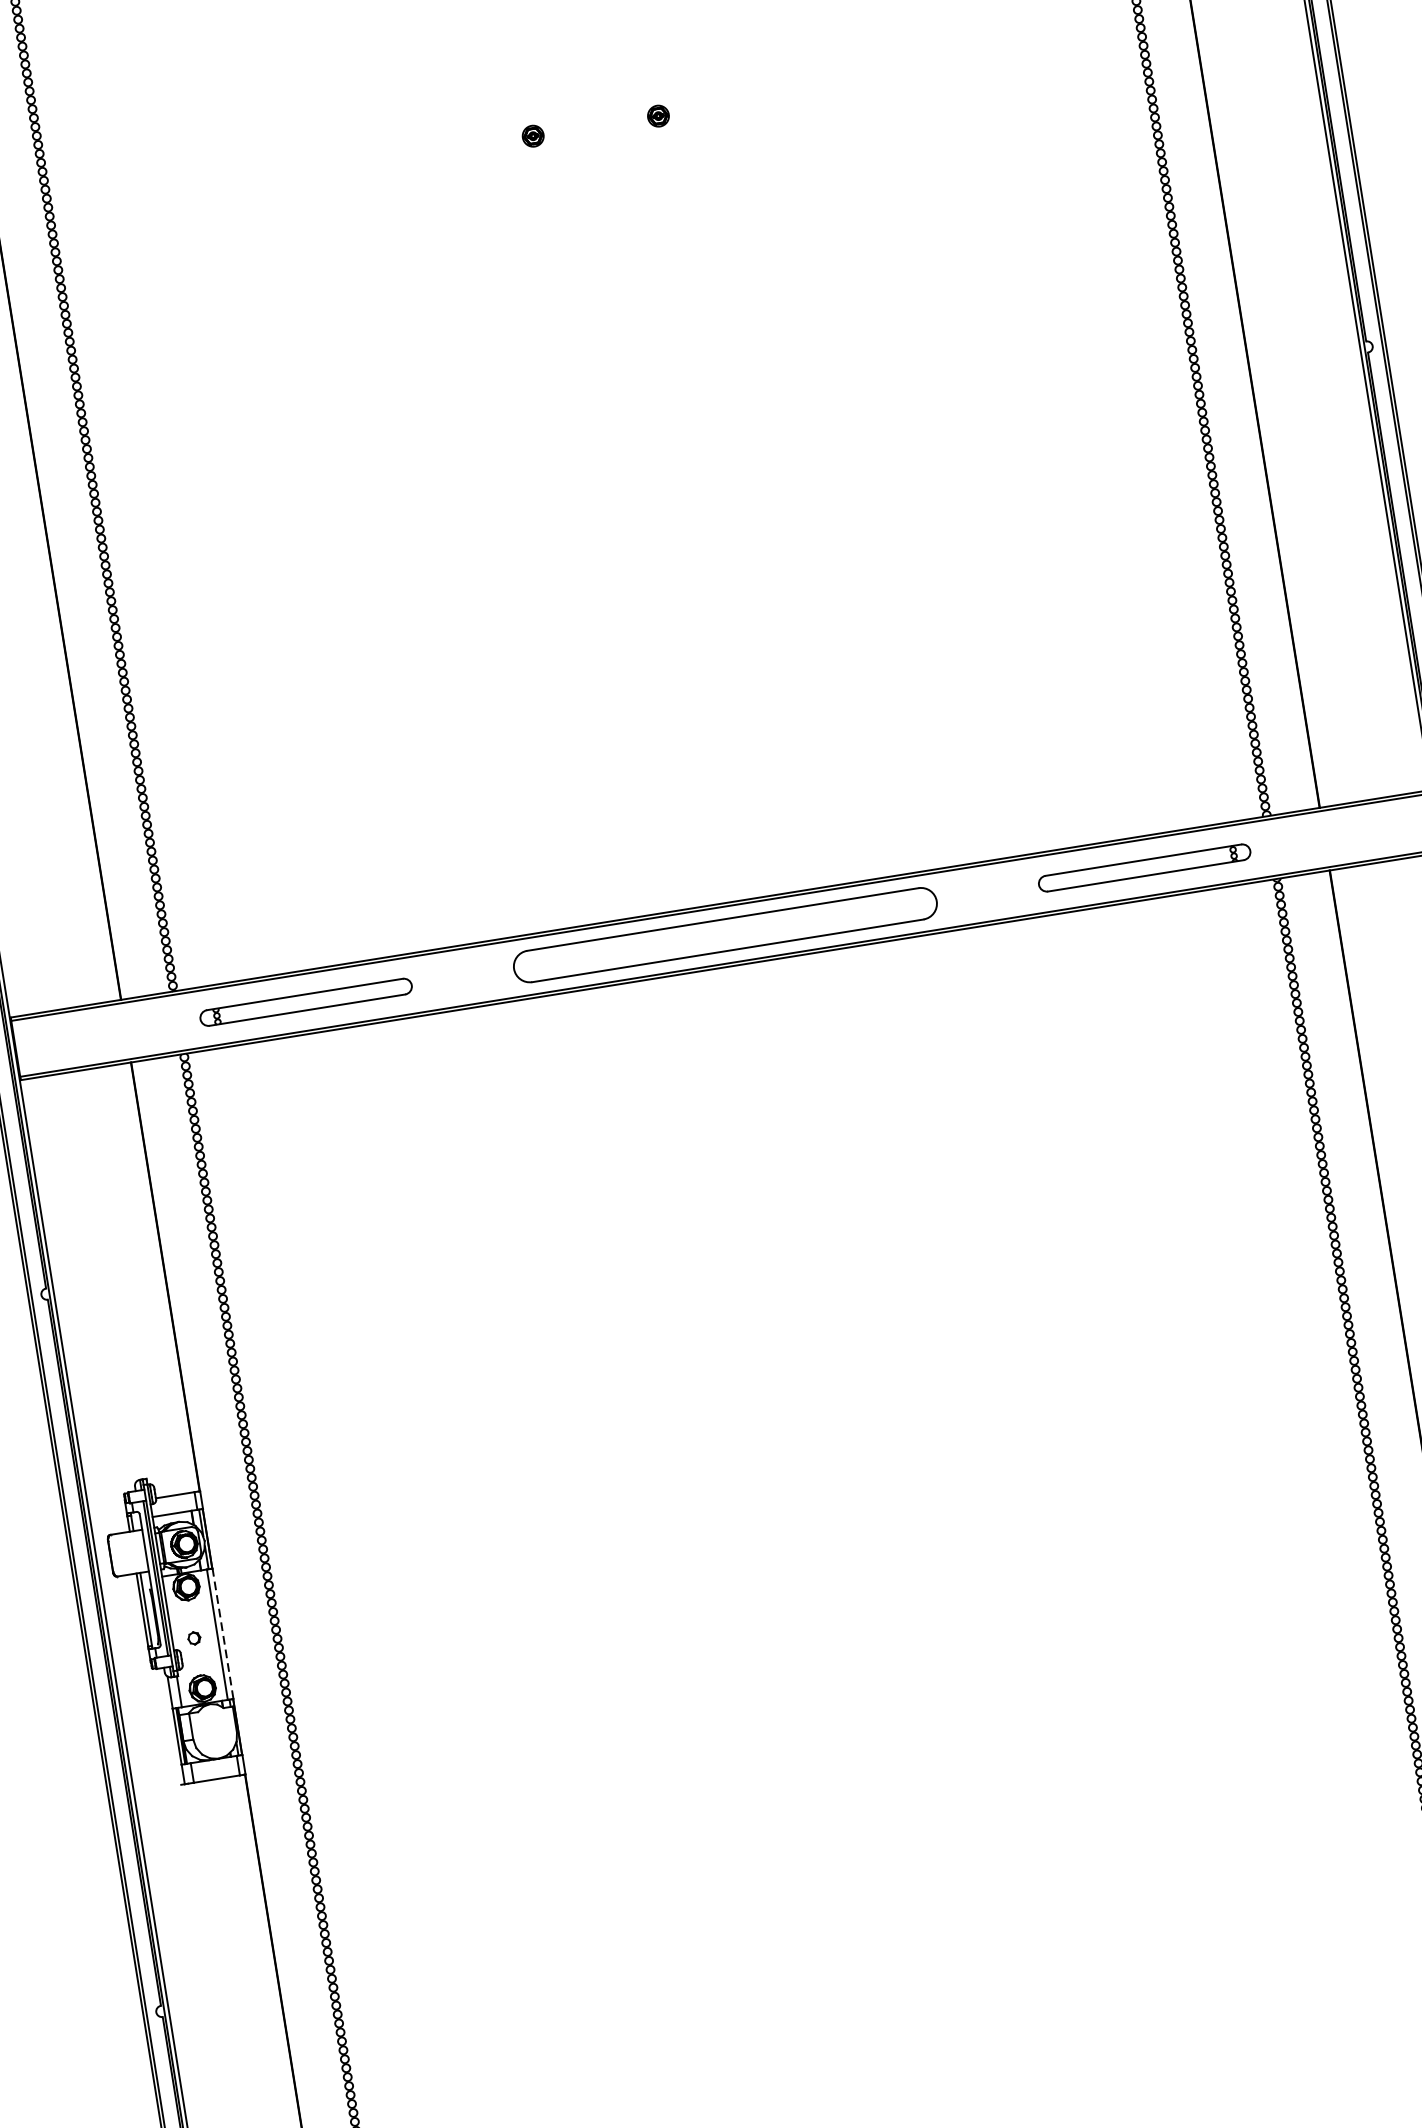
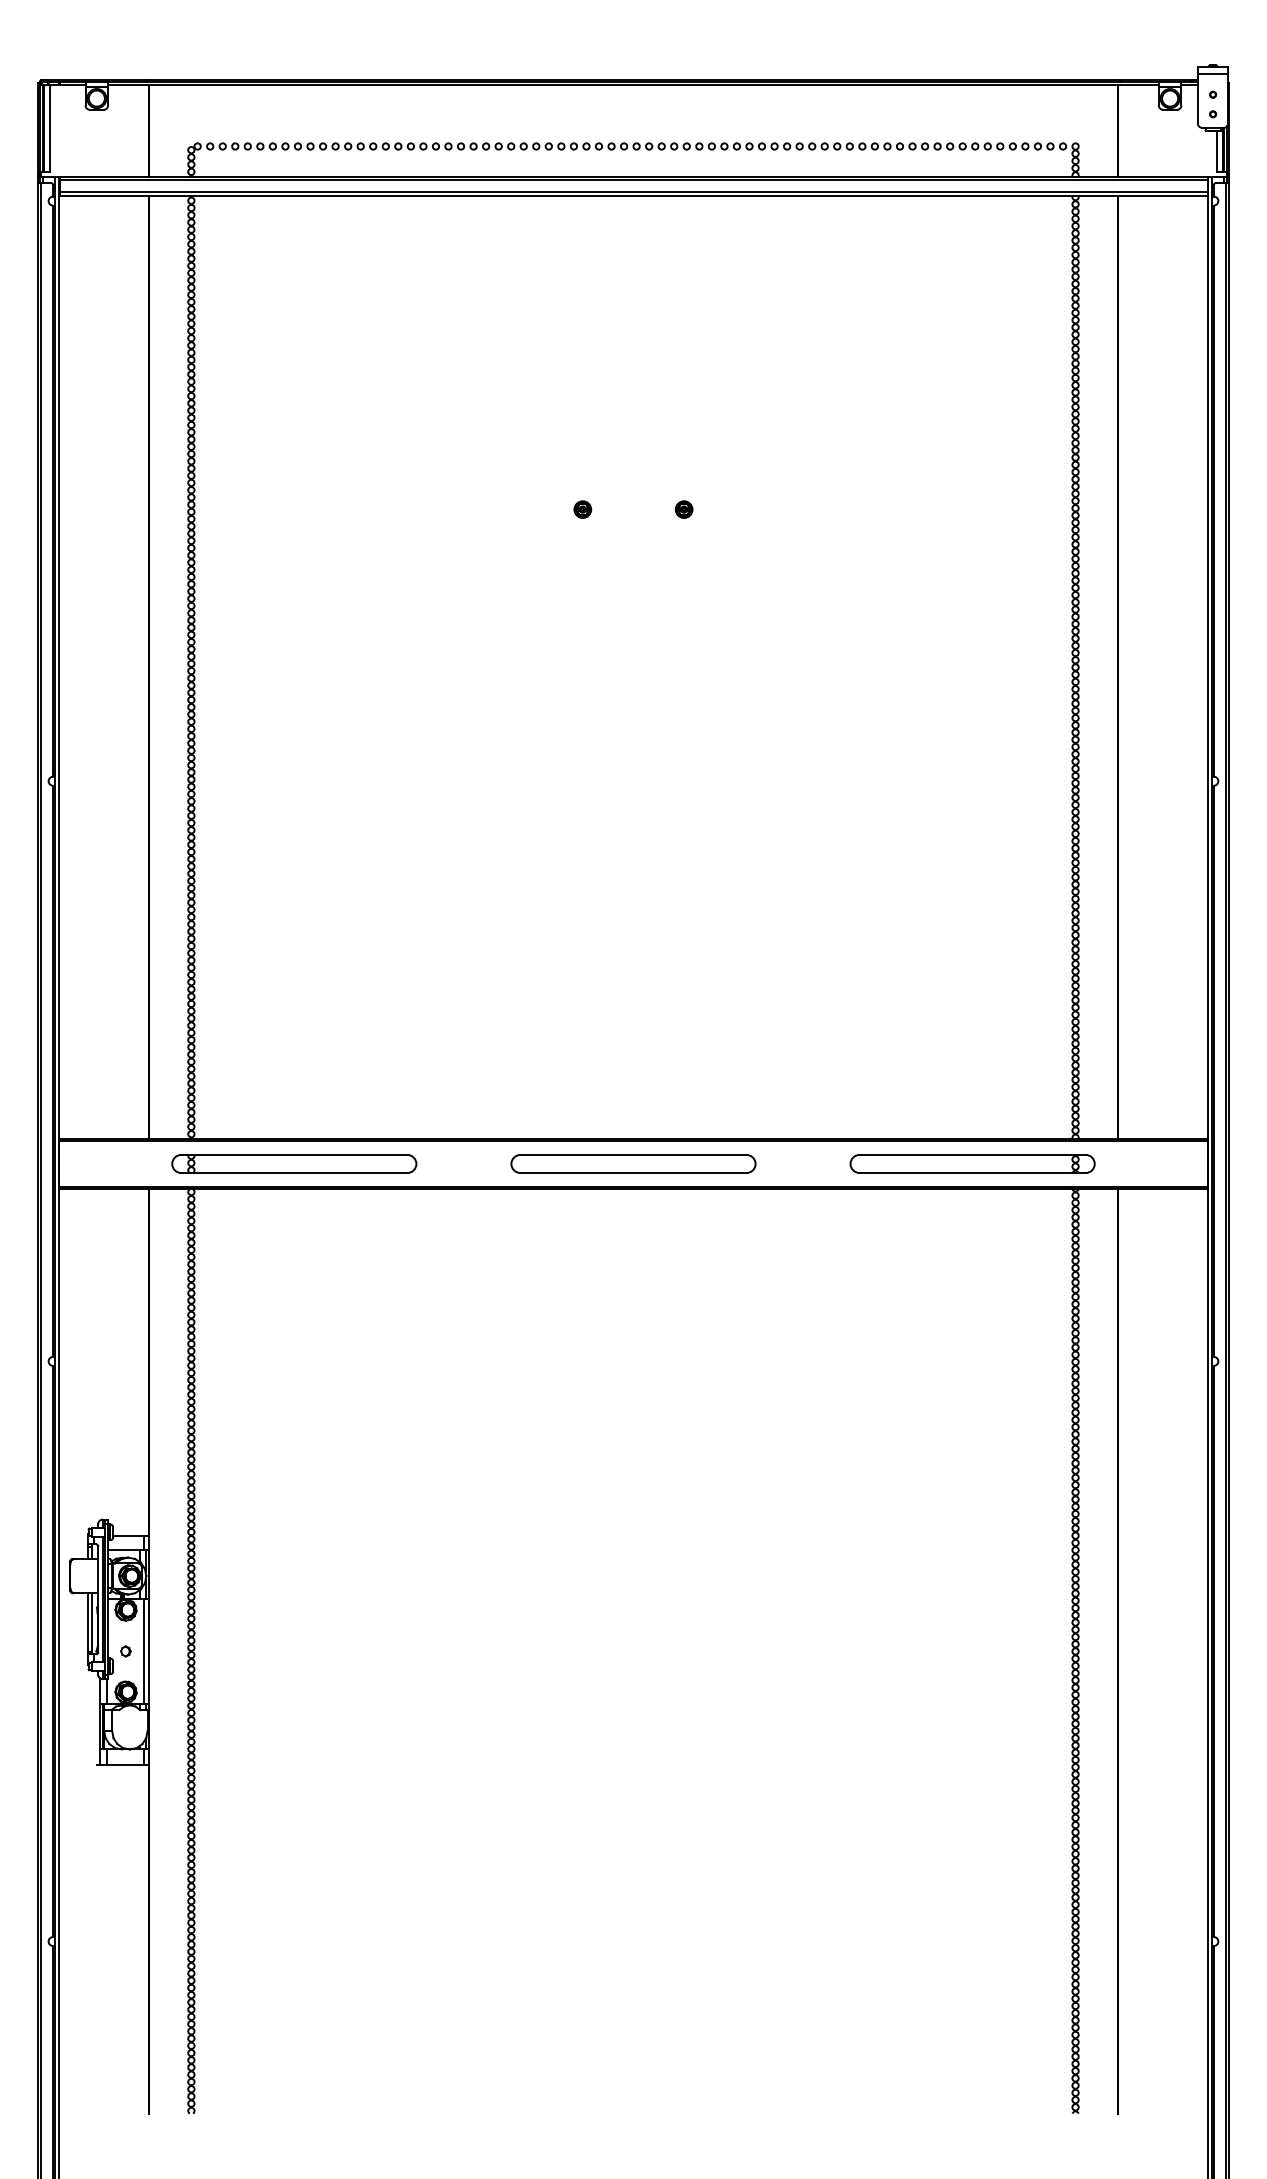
part: (1144, 867) -> (972, 1163), size x1.43
part: (725, 934) -> (633, 1163), size x0.71
part: (306, 1001) -> (294, 1163), size x1.43
line: (223, 1633) -> (149, 1651), dashed -> solid

